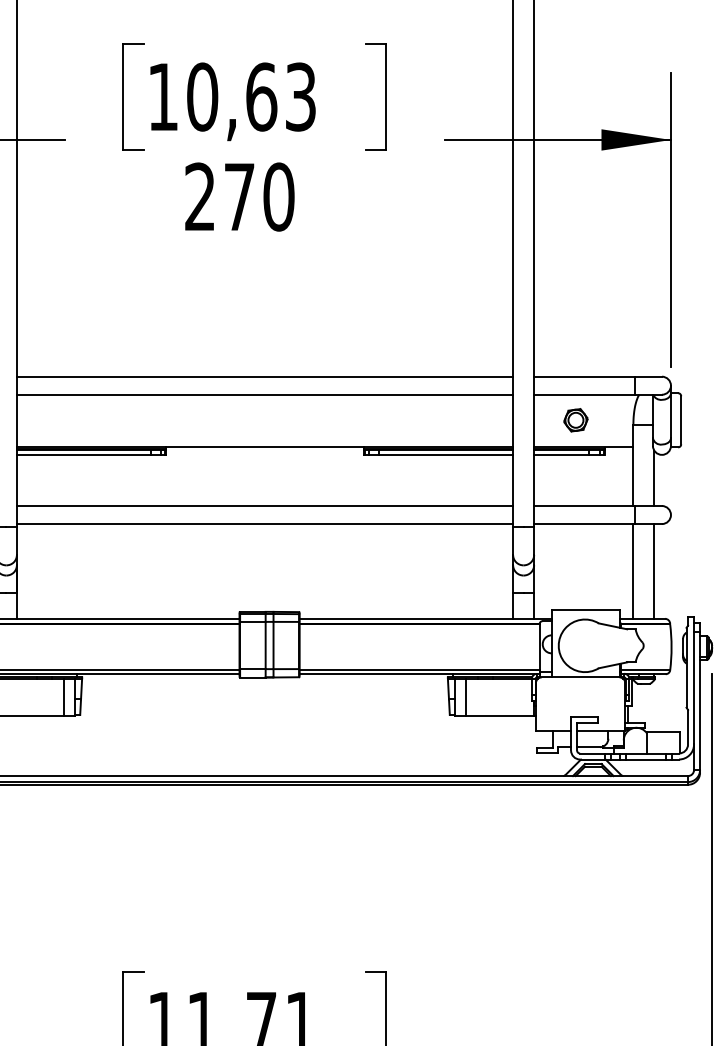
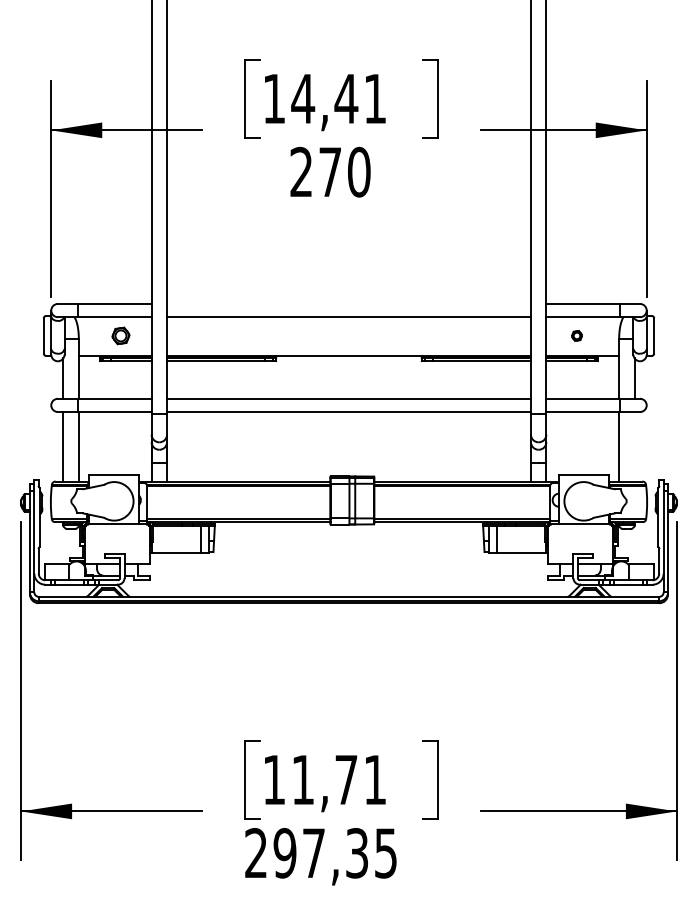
text: (250, 96) -> (338, 98), 10,63 -> 14,41
line: (264, 376) -> (348, 303), removed
part: (575, 419) -> (576, 335), size x0.6
line: (654, 571) -> (634, 446), removed

